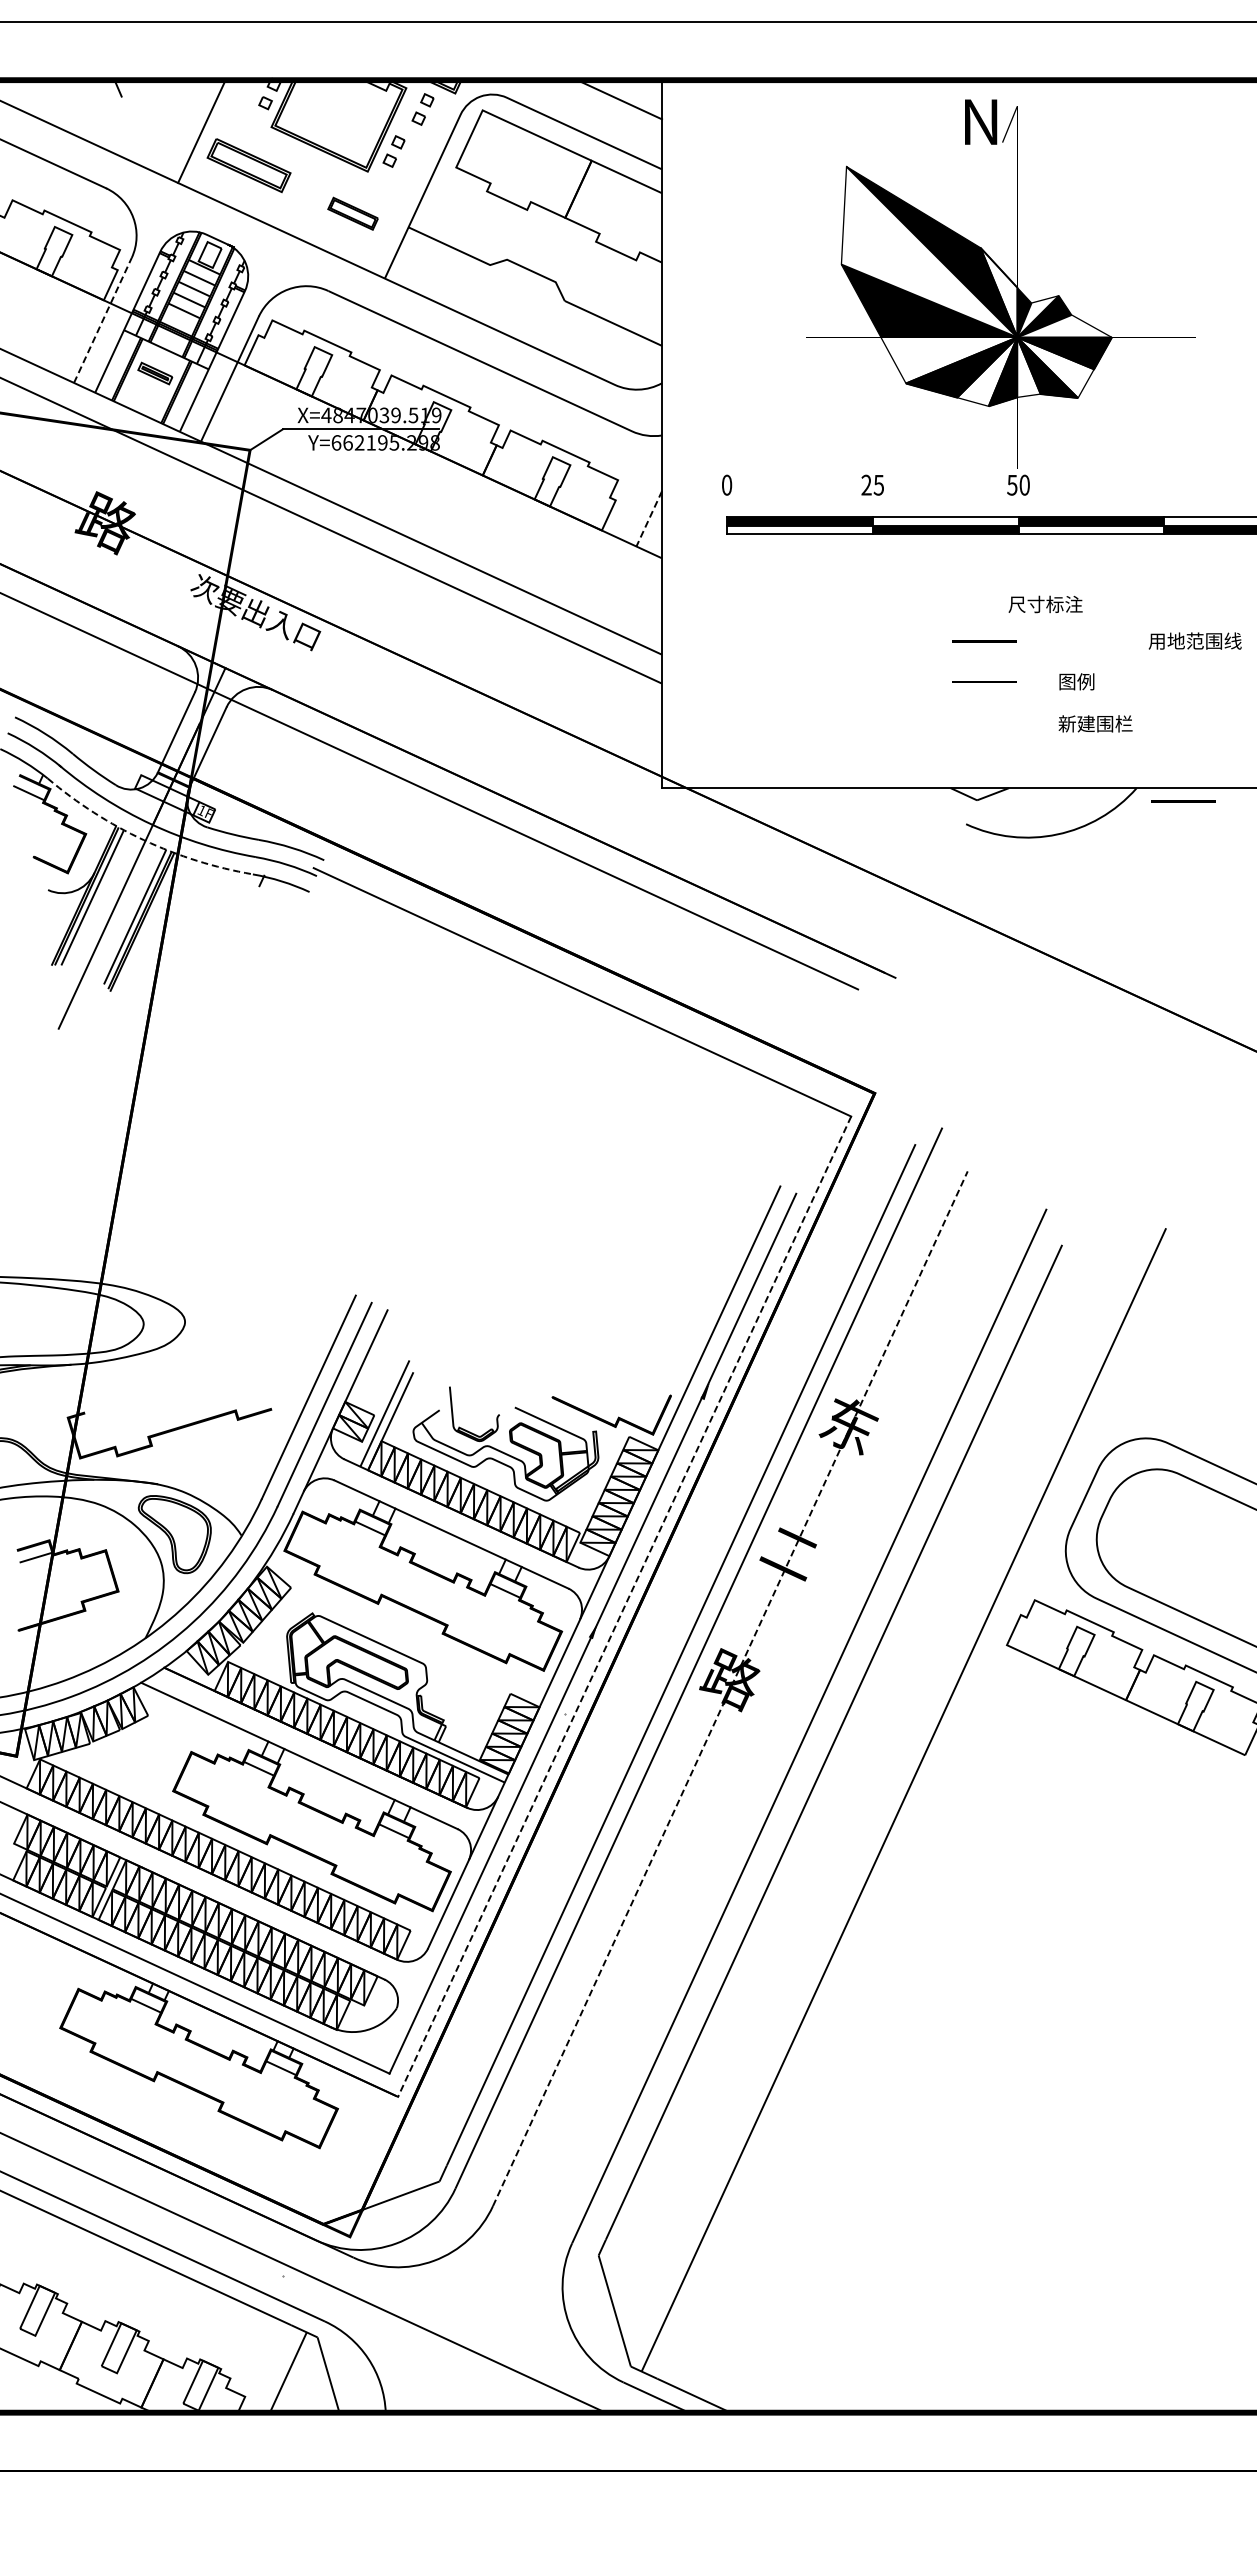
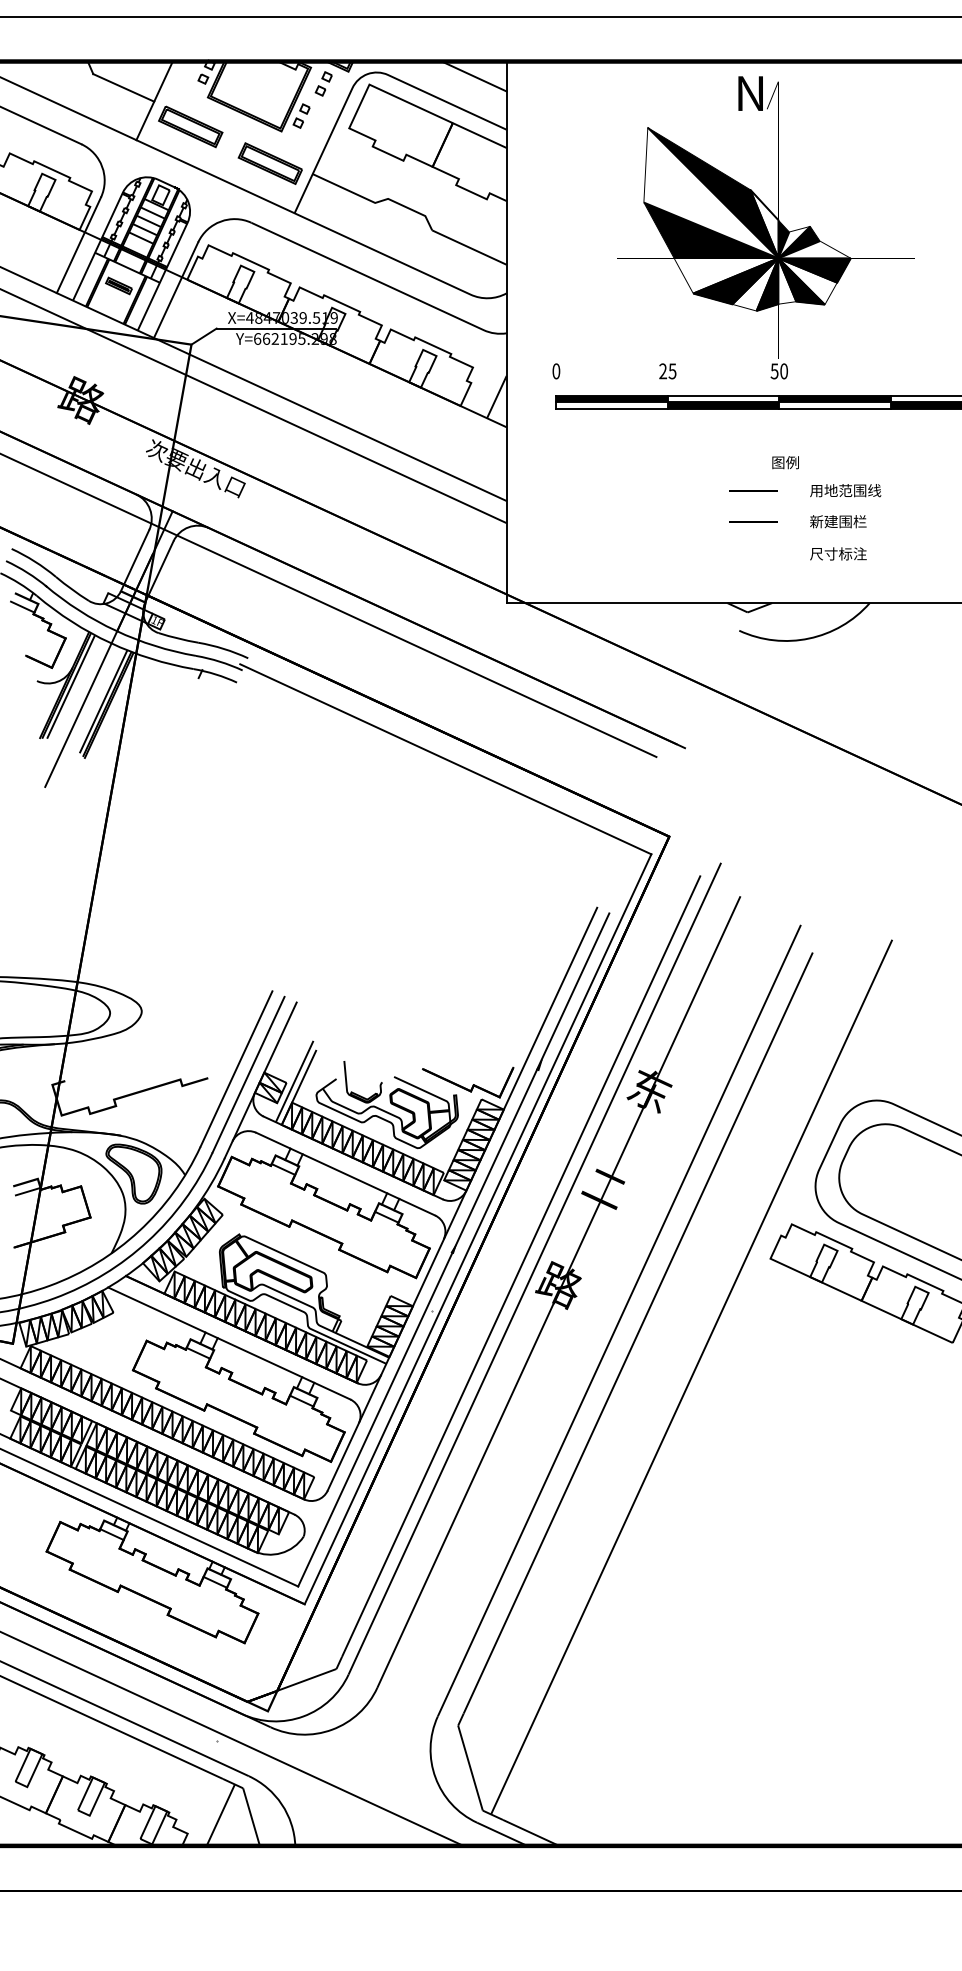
line: (161, 114) -> (123, 87), added
part: (352, 213) -> (269, 163), size x1.67
line: (102, 320) -> (78, 245), dashed -> solid
line: (649, 519) -> (497, 397), dashed -> solid
text: (1045, 604) -> (800, 462), 尺寸标注 -> 图例
text: (1194, 640) -> (845, 490), moved
text: (1095, 681) -> (838, 521), 图例 -> 新建围栏
text: (1095, 723) -> (838, 553), 新建围栏 -> 尺寸标注
line: (1183, 801) -> (905, 613), removed
arc: (143, 840) -> (109, 643), dashed -> solid
line: (624, 1607) -> (477, 1229), dashed -> solid
line: (730, 1688) -> (559, 1291), dashed -> solid

